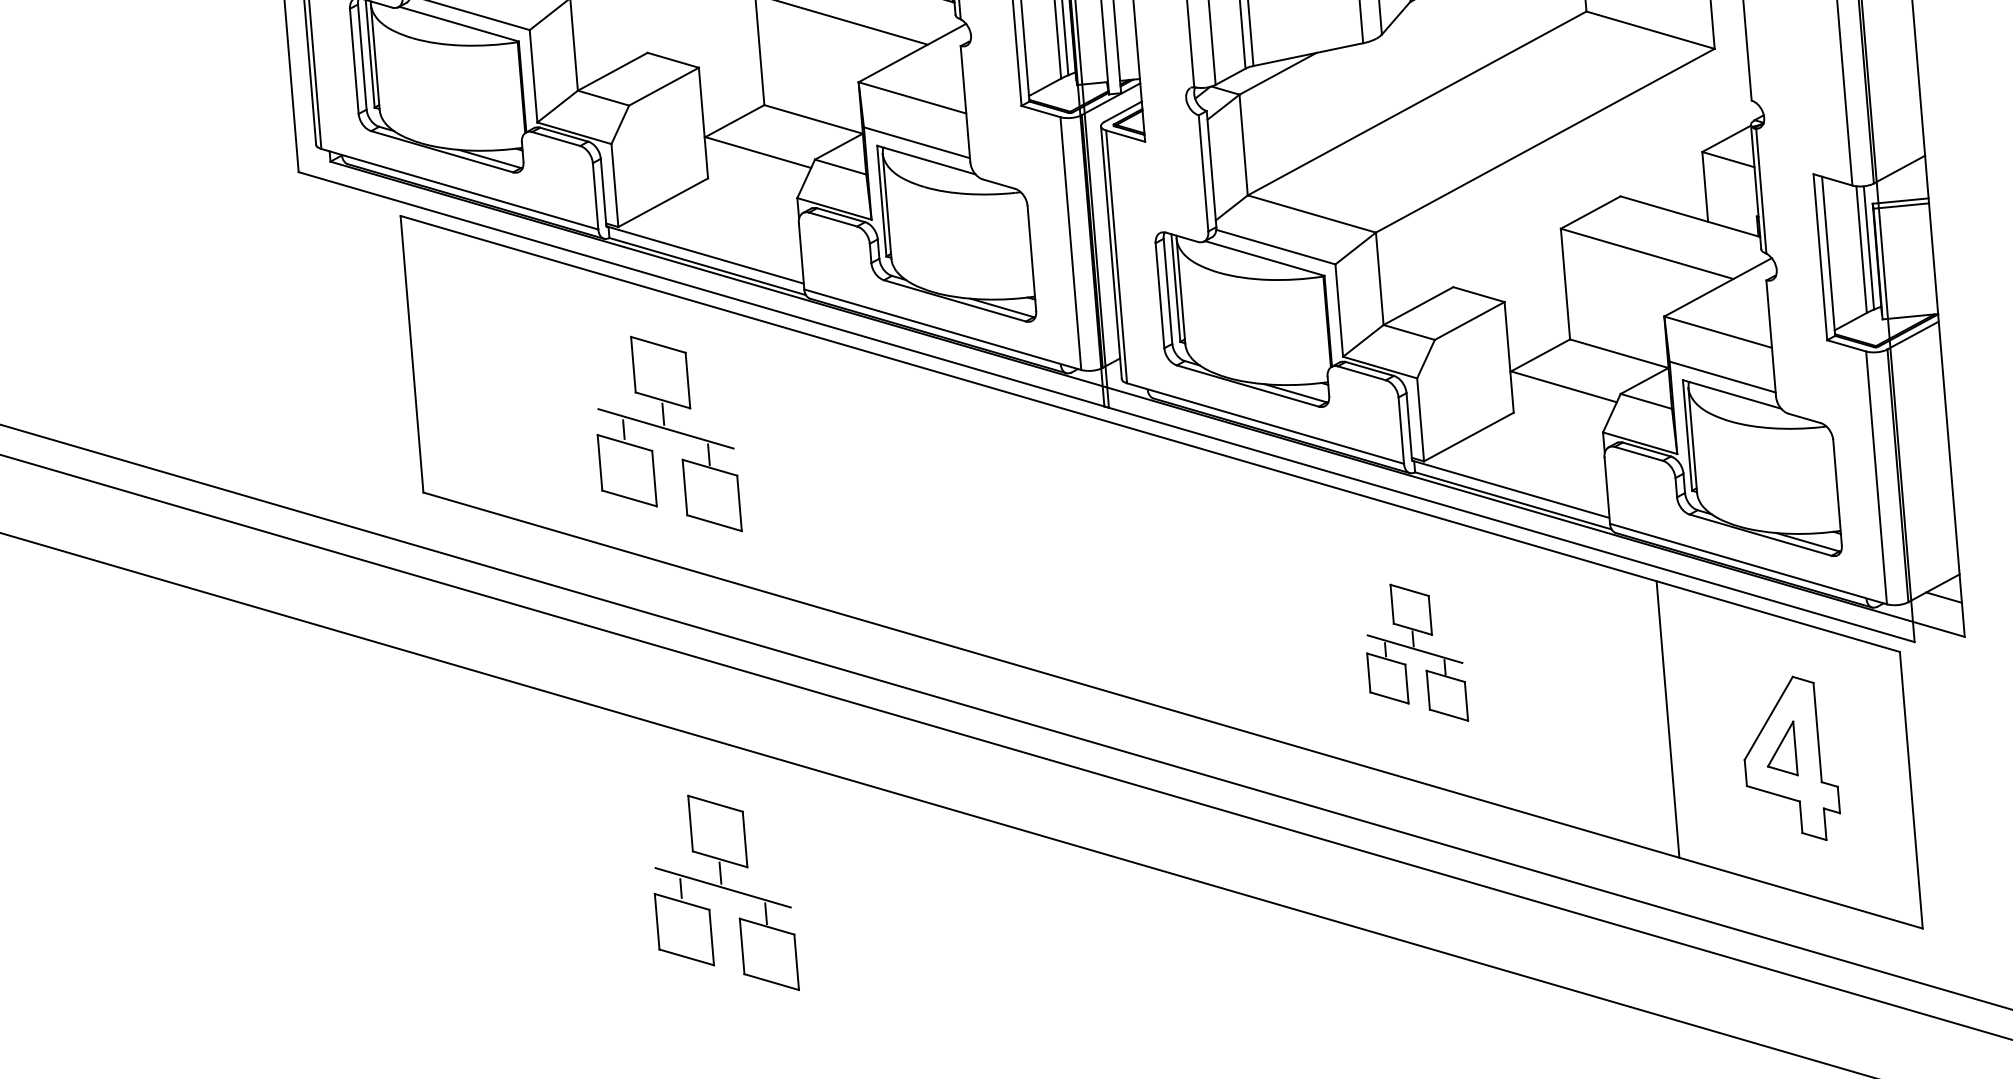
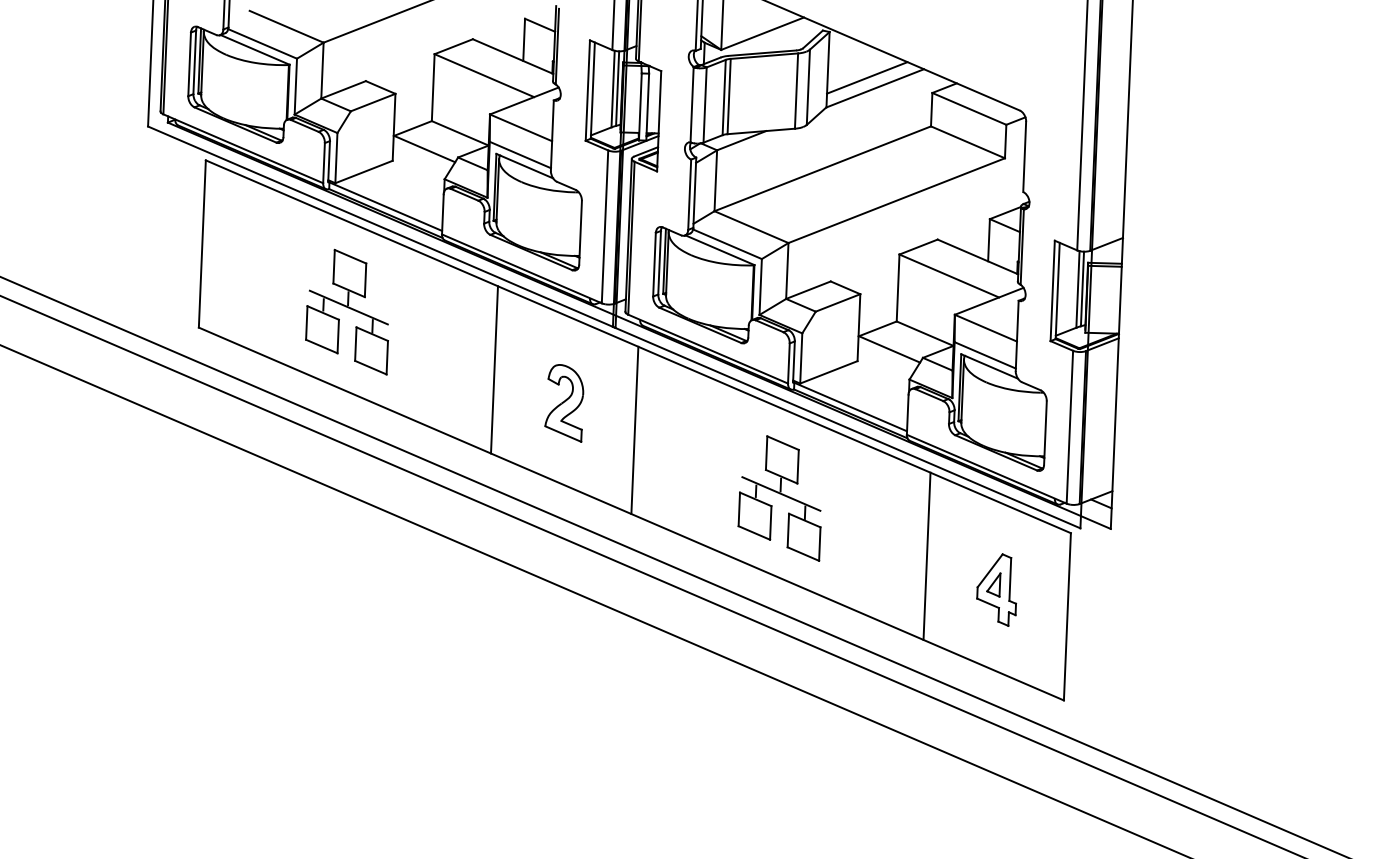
line: (918, 500) -> (494, 369), added
part: (1040, 542) -> (564, 403), added
line: (1161, 572) -> (634, 430), added
part: (1413, 654) -> (779, 498), size x1.43
part: (1789, 759) -> (996, 589), size x0.71
part: (720, 894) -> (346, 590), removed

